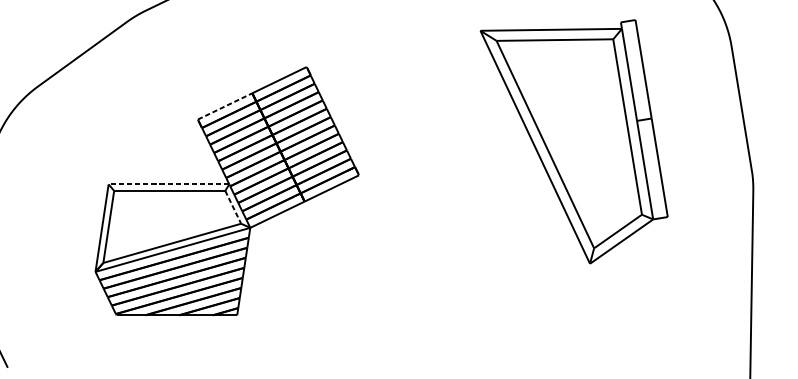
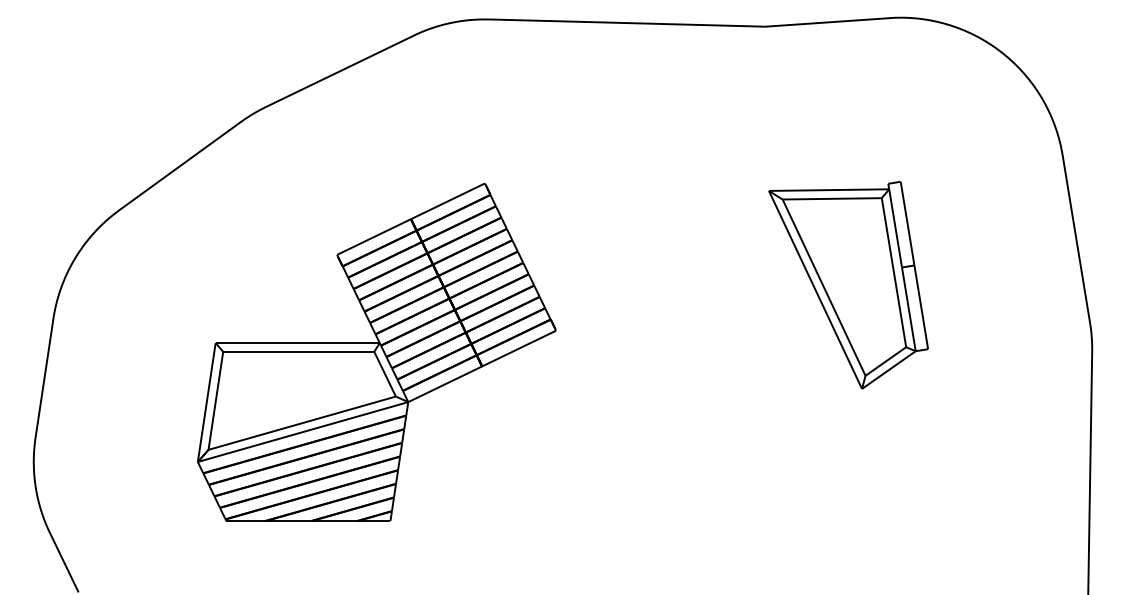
line: (225, 106) -> (374, 237), dashed -> solid
part: (574, 142) -> (848, 285), size x0.62
line: (168, 184) -> (297, 343), dashed -> solid
line: (233, 207) -> (385, 374), dashed -> solid

